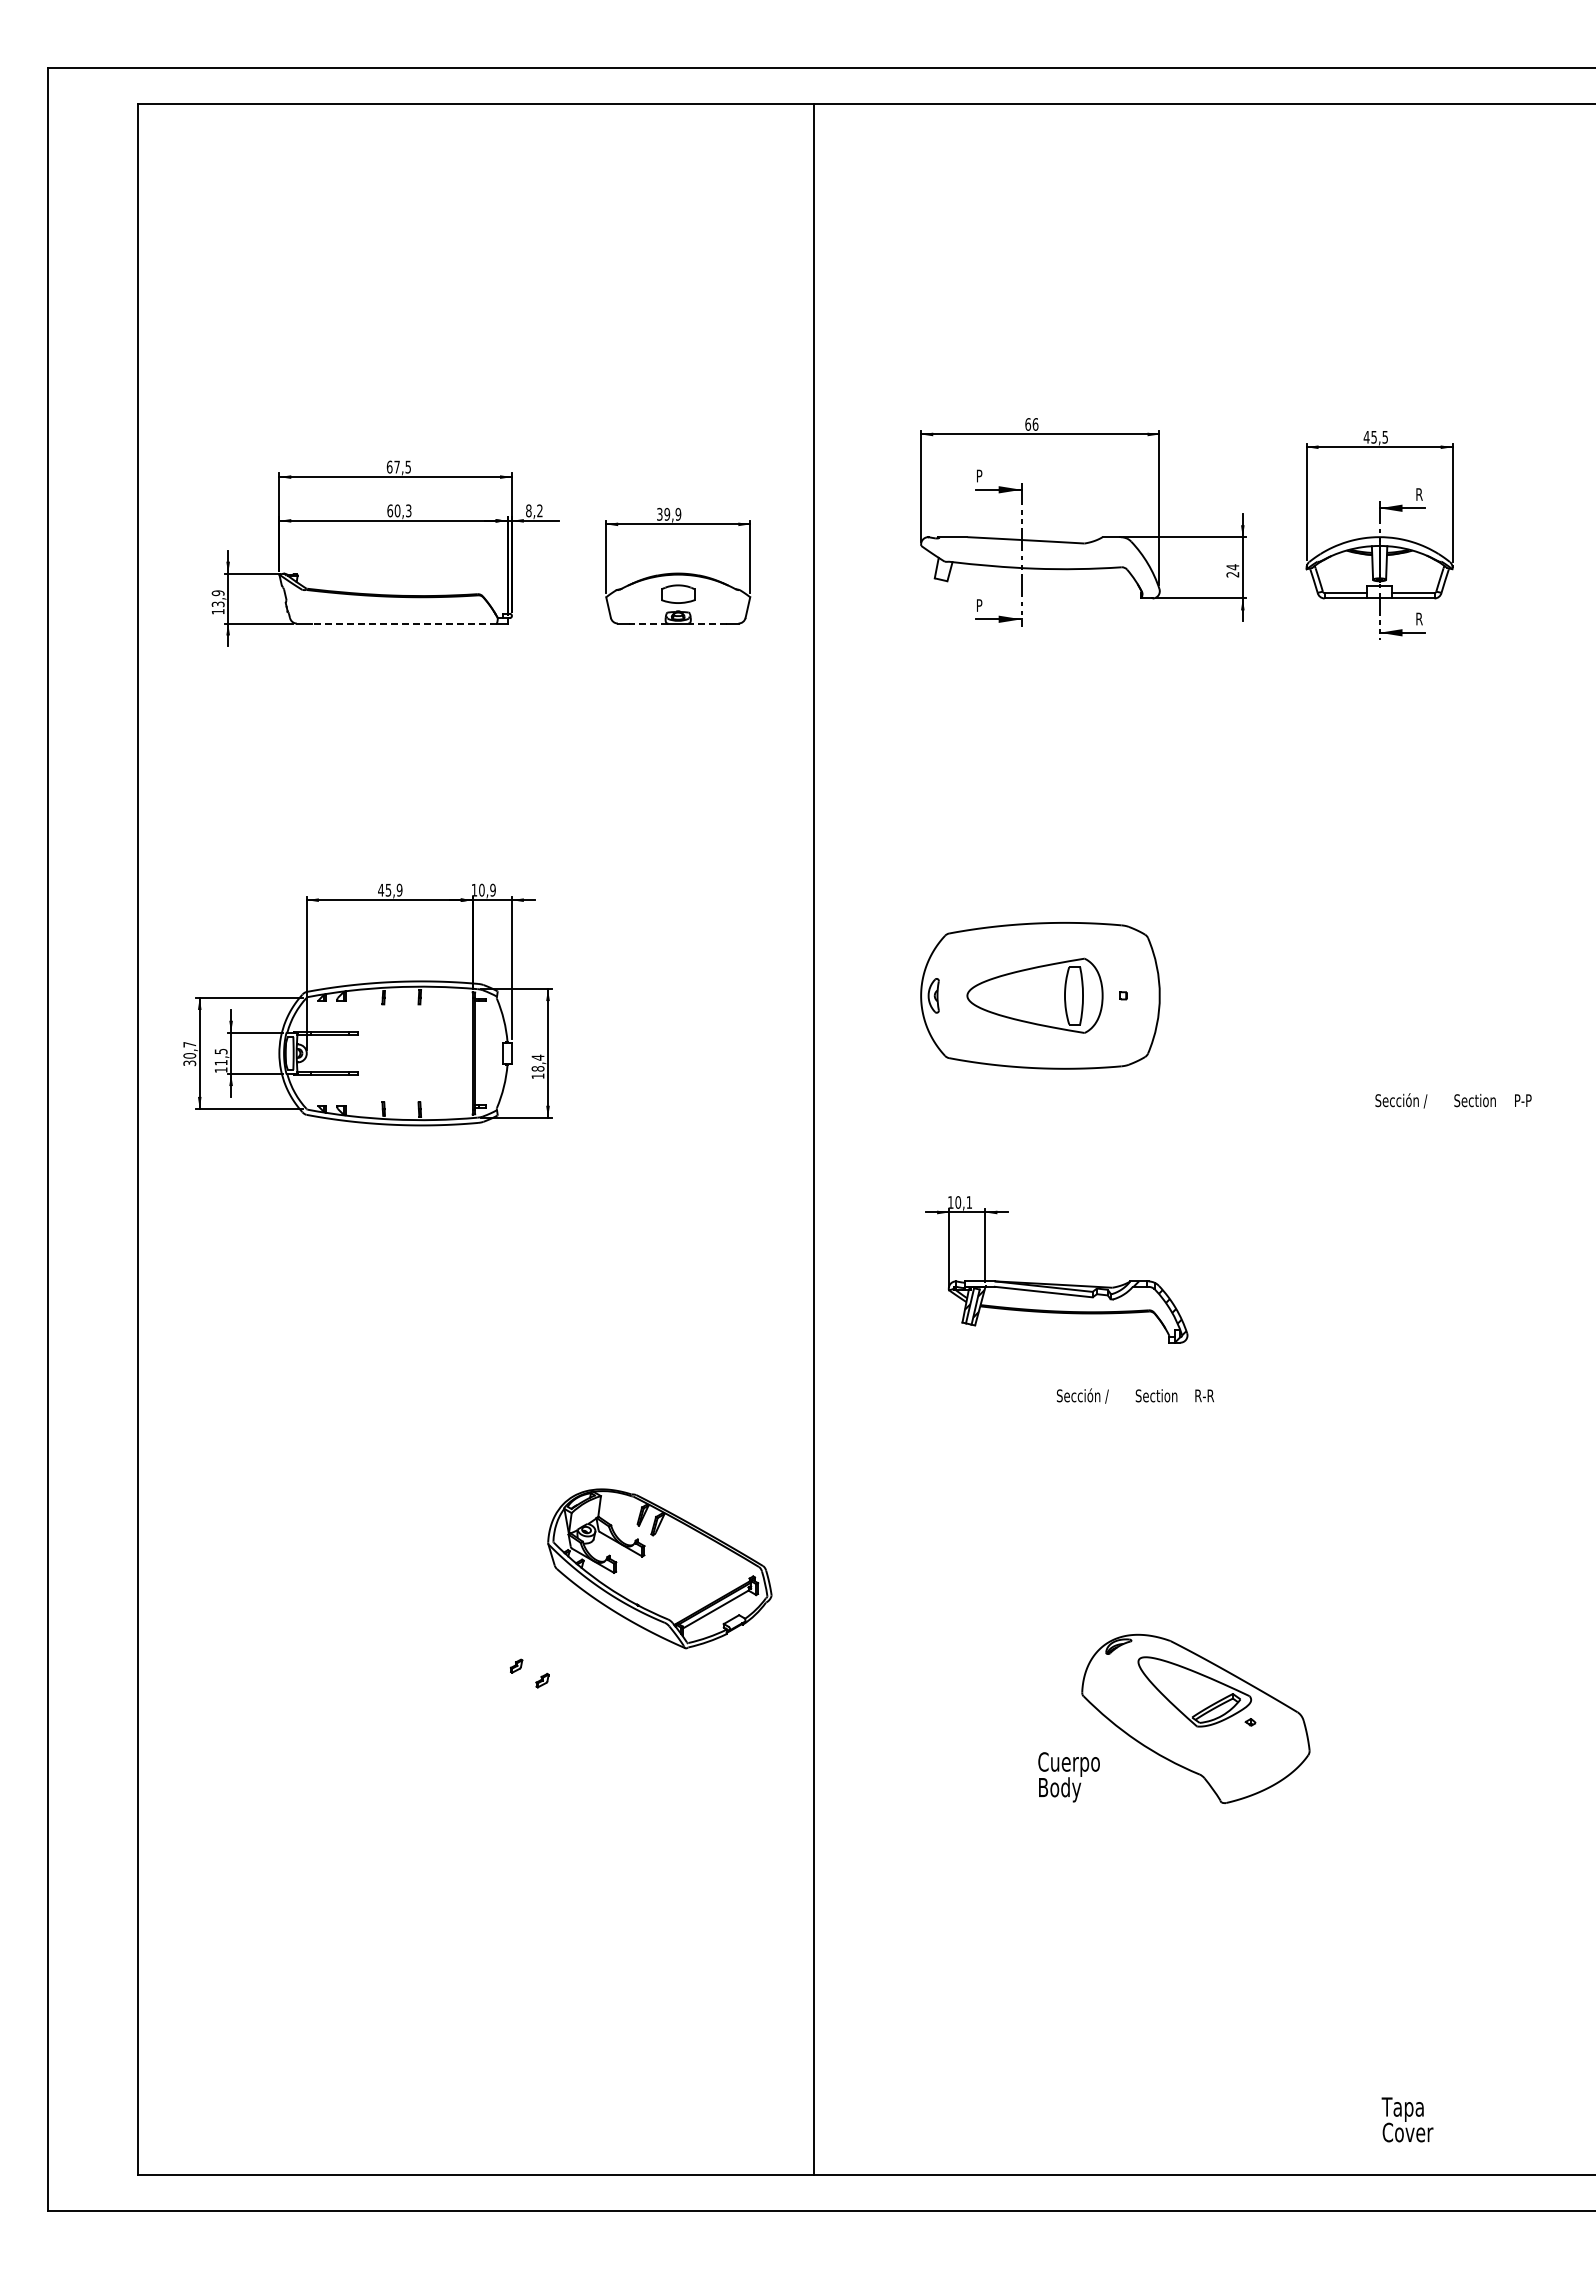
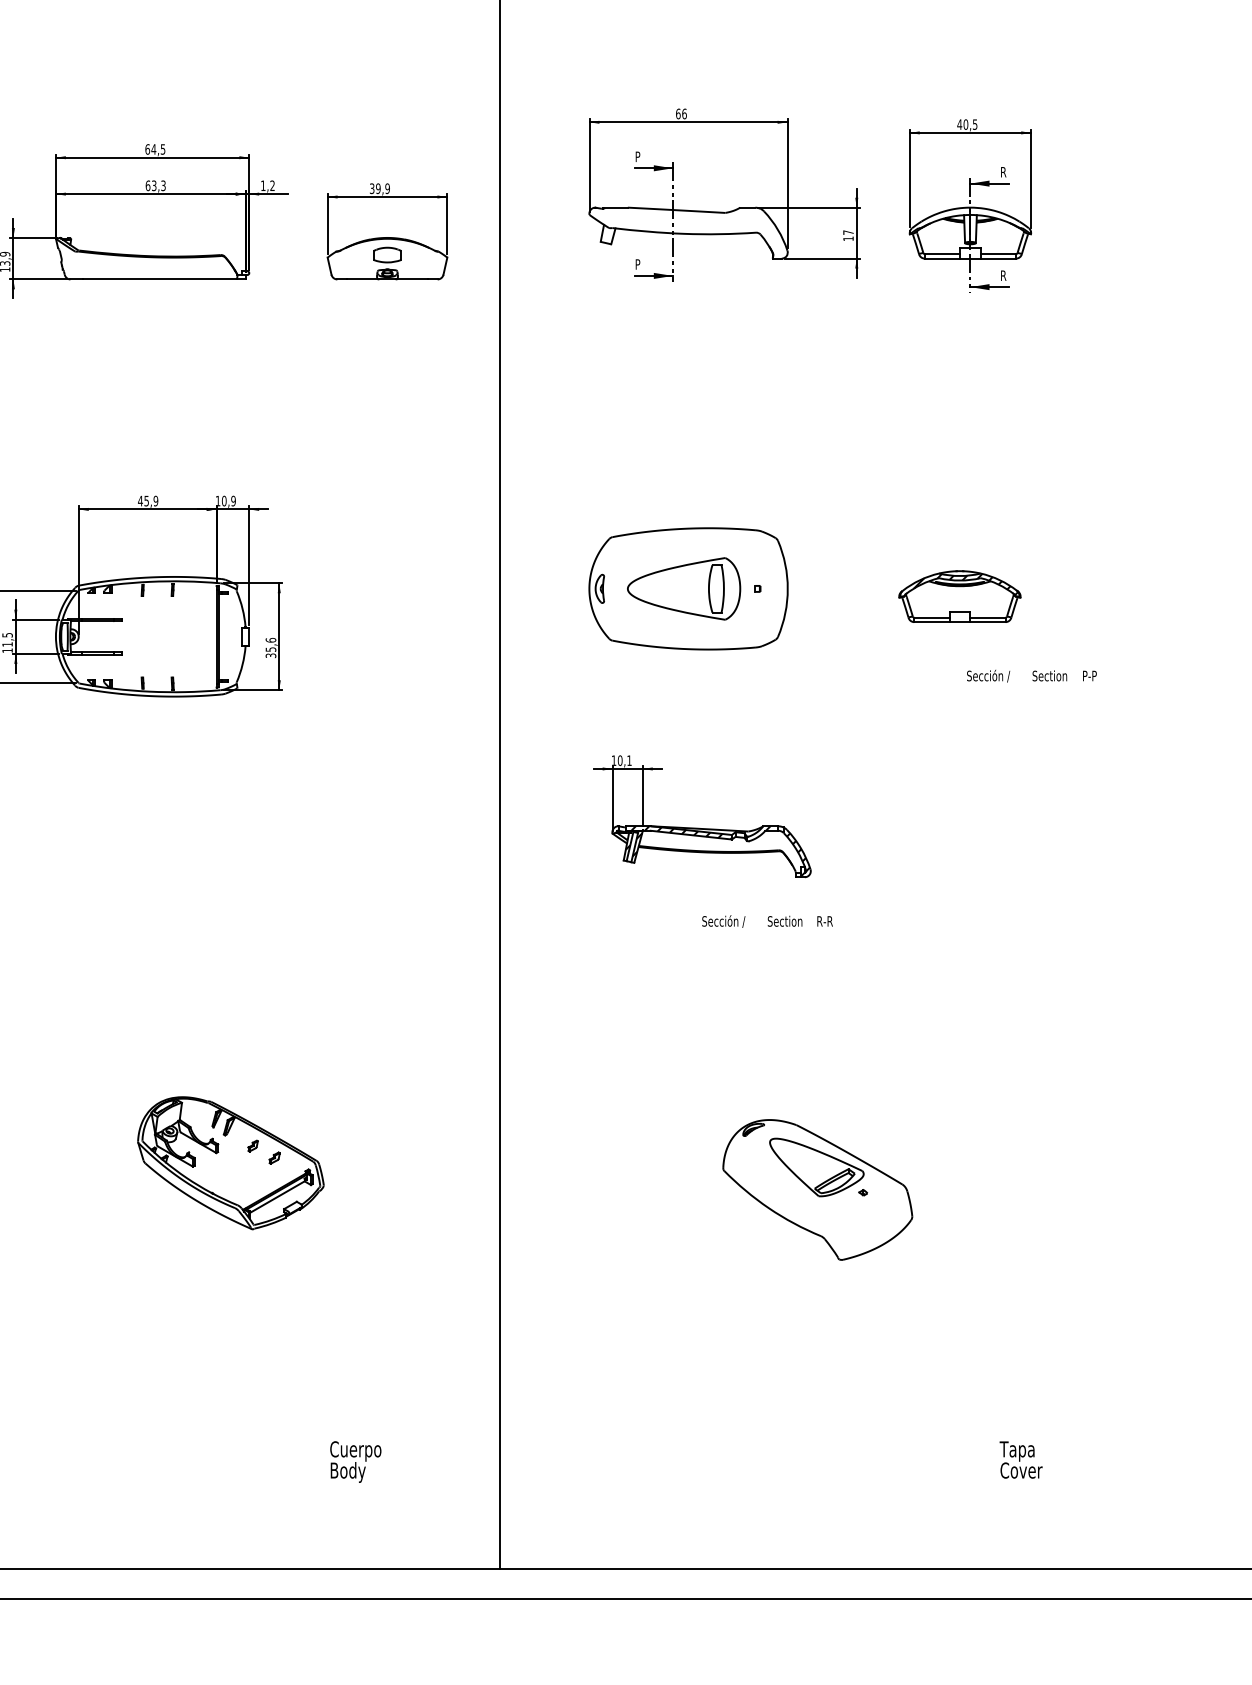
text: (1374, 436) -> (966, 123), 45,5 -> 40,5
text: (397, 466) -> (154, 148), 67,5 -> 64,5
text: (397, 510) -> (154, 185), 60,3 -> 63,3
text: (528, 510) -> (263, 185), 8,2 -> 1,2
text: (1232, 570) -> (848, 235), 24 -> 17
line: (404, 623) -> (159, 279), dashed -> solid
line: (647, 623) -> (361, 279), dashed -> solid
line: (707, 623) -> (411, 279), dashed -> solid
part: (1366, 1004) -> (959, 596), added
text: (537, 1066) -> (270, 647), 18,4 -> 35,6
hatch: (1031, 1289) -> (681, 832), added
part: (659, 1568) -> (230, 1162), moved
text: (1068, 1777) -> (355, 1462), moved
text: (1407, 2119) -> (1021, 1459), moved

